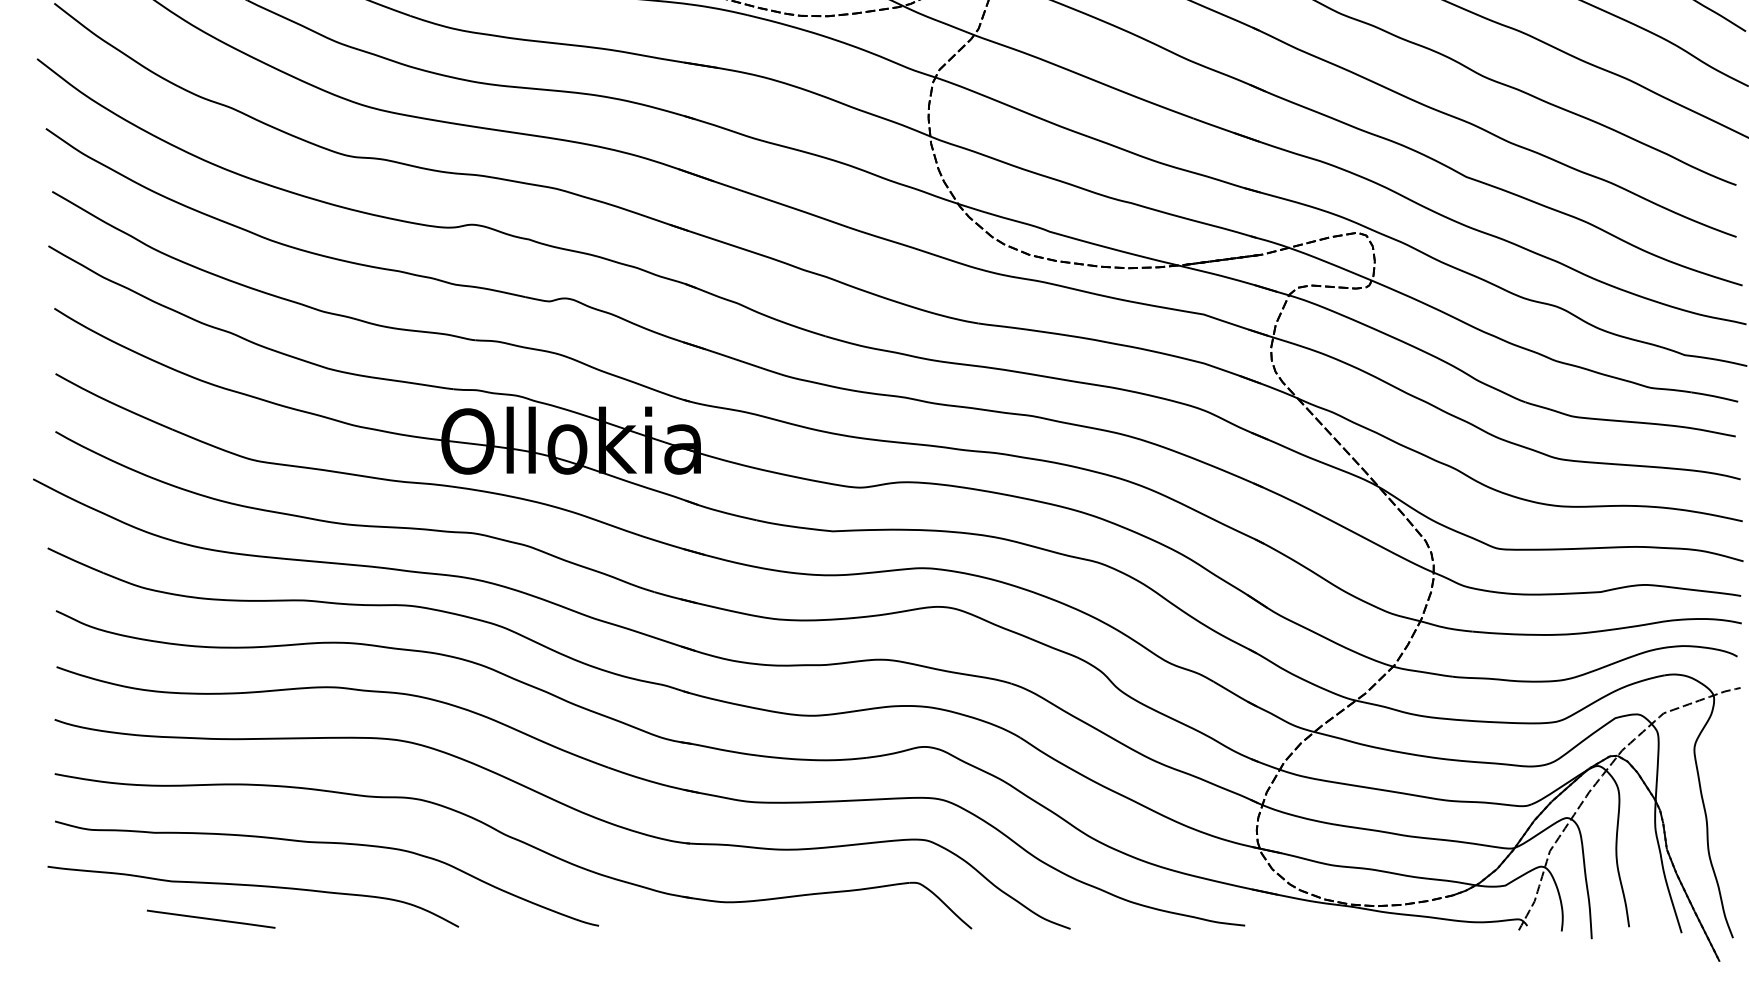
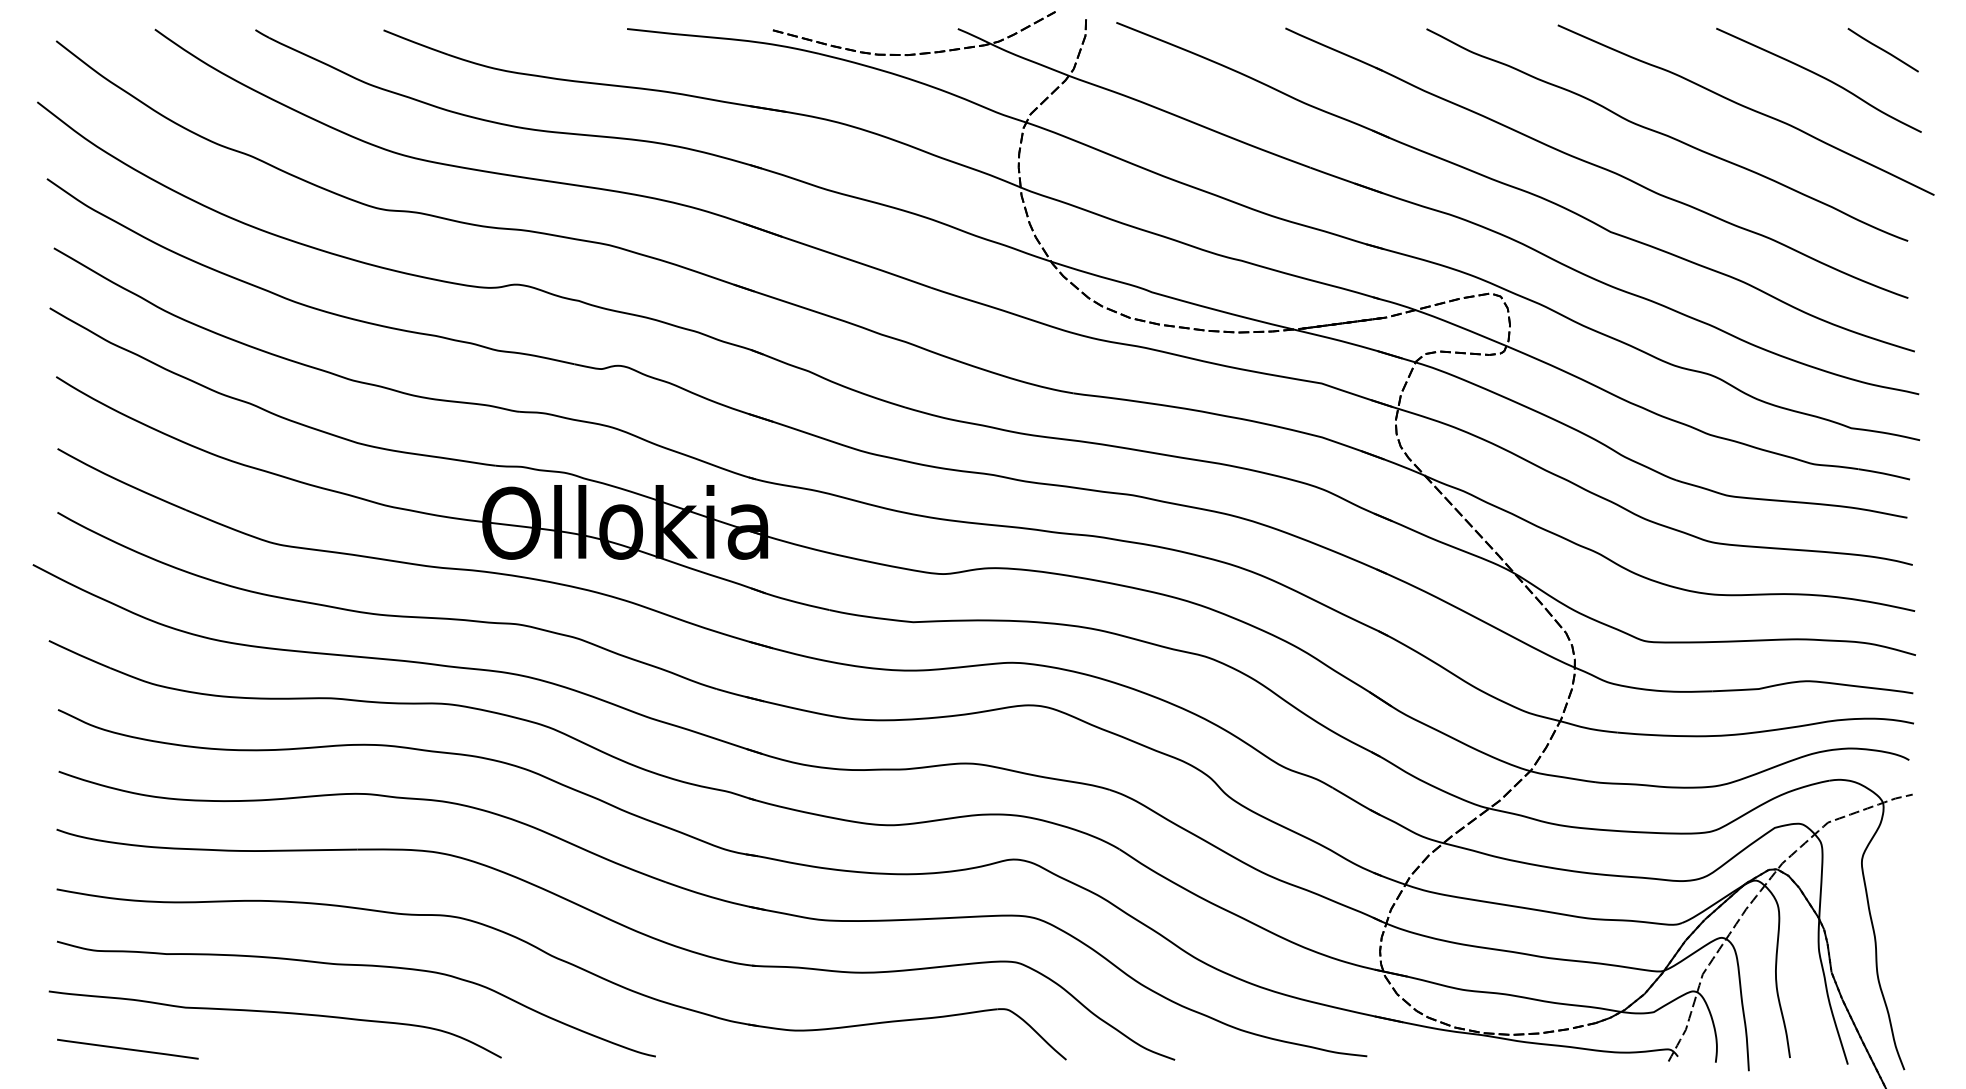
line: (210, 918) -> (127, 1048), moved

